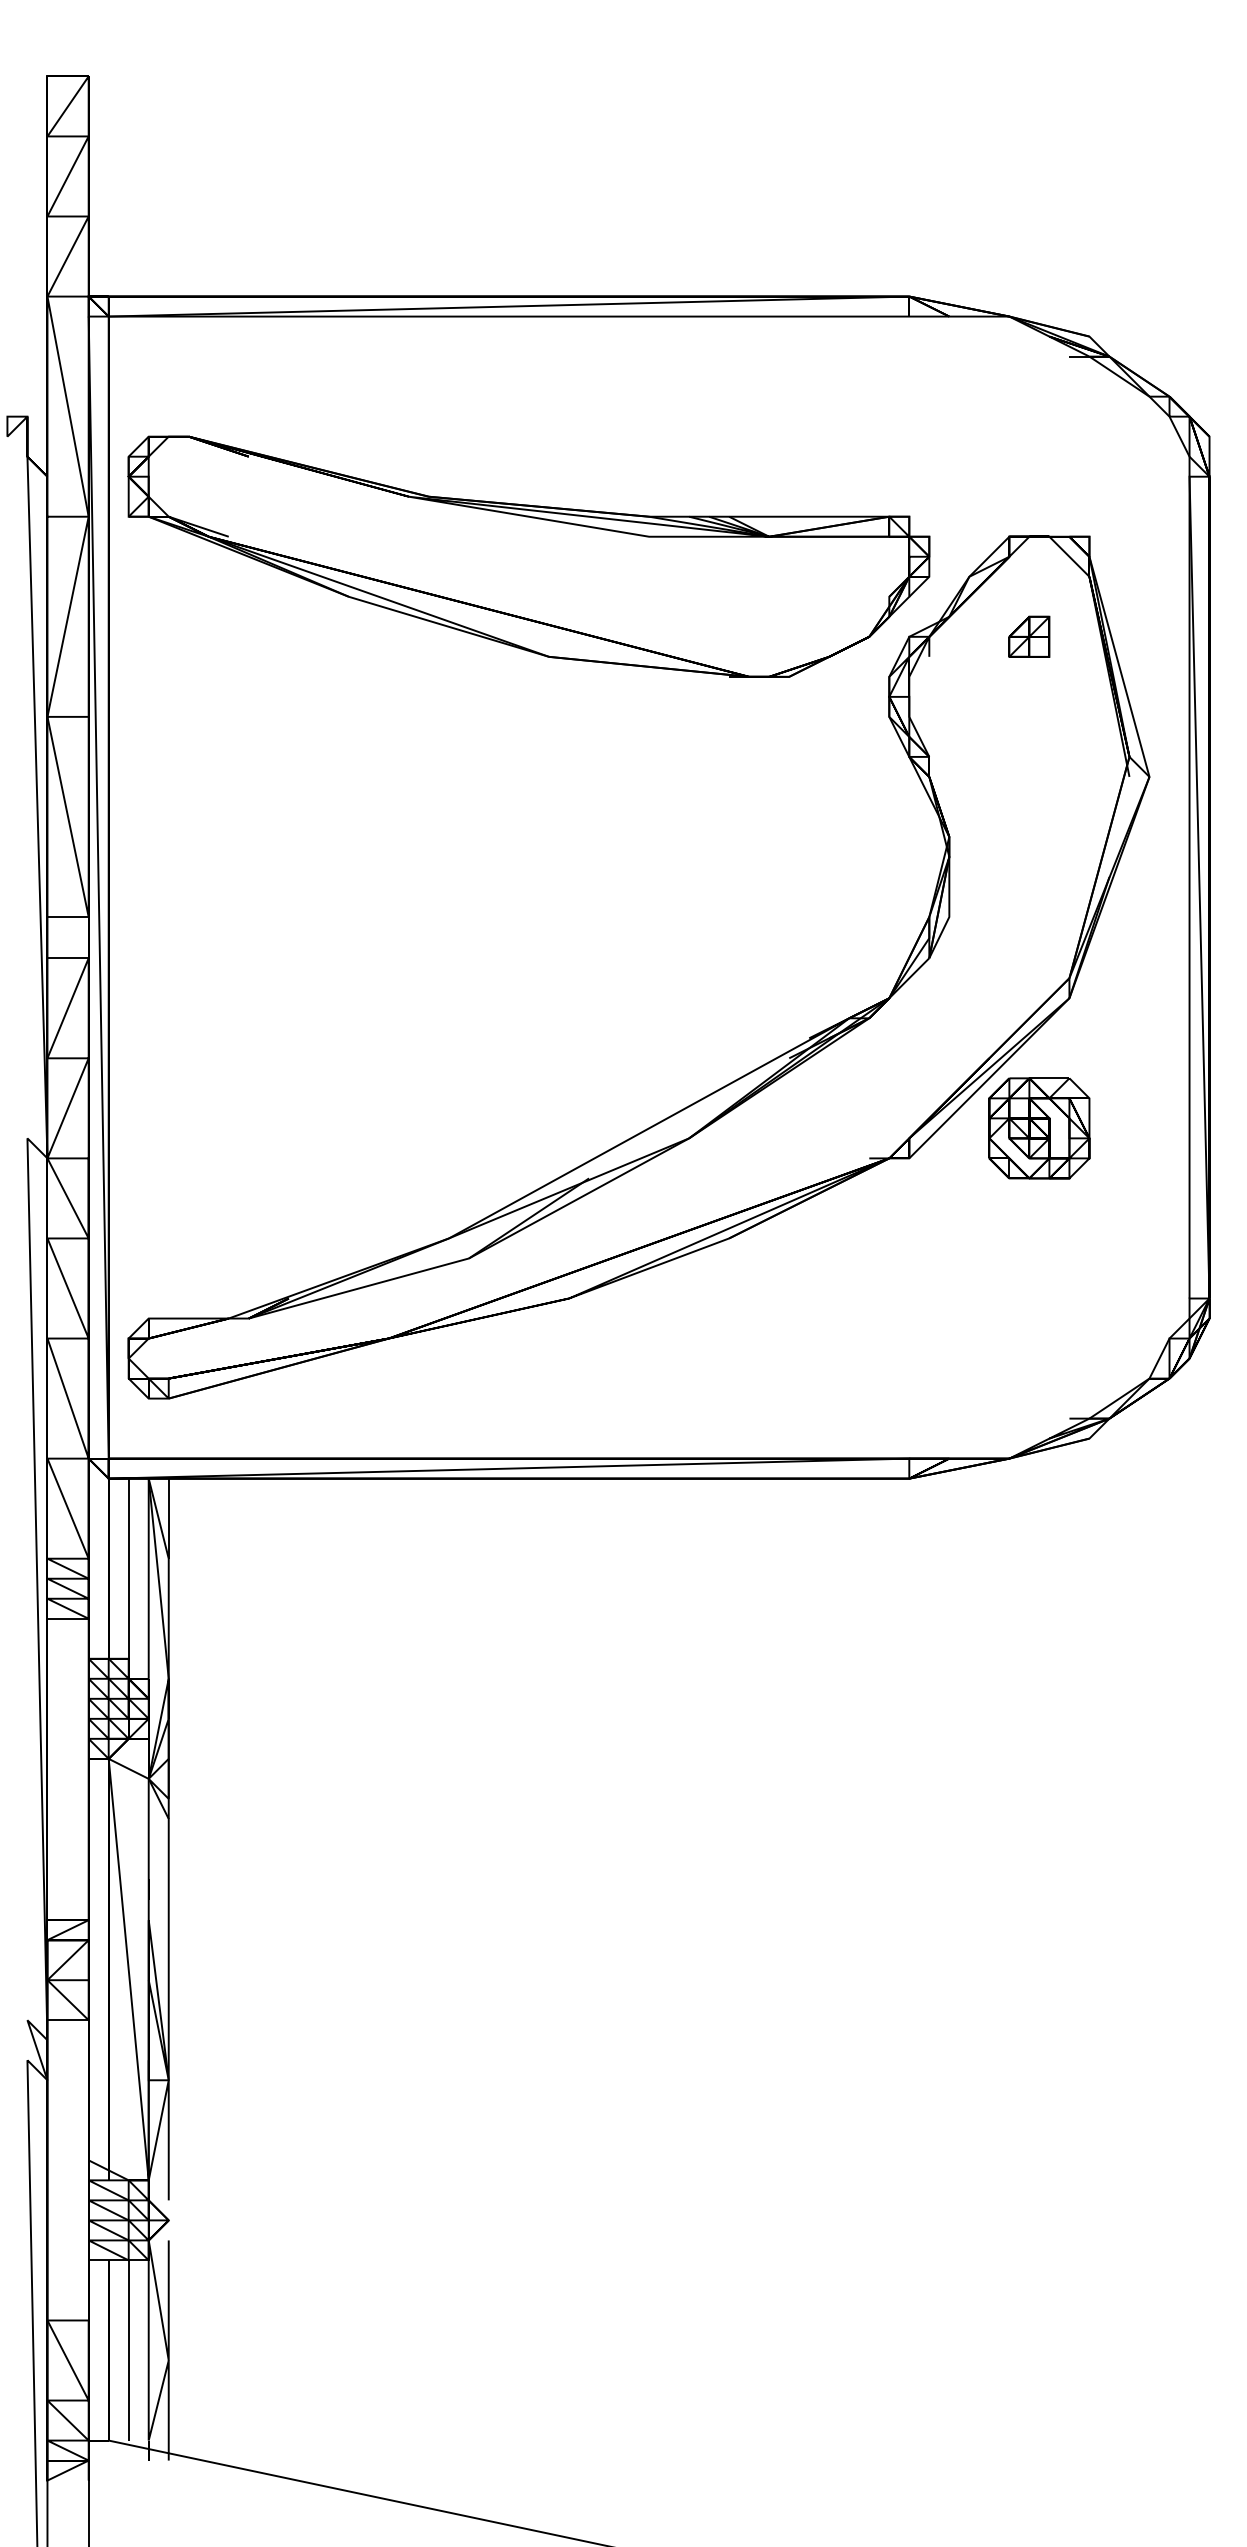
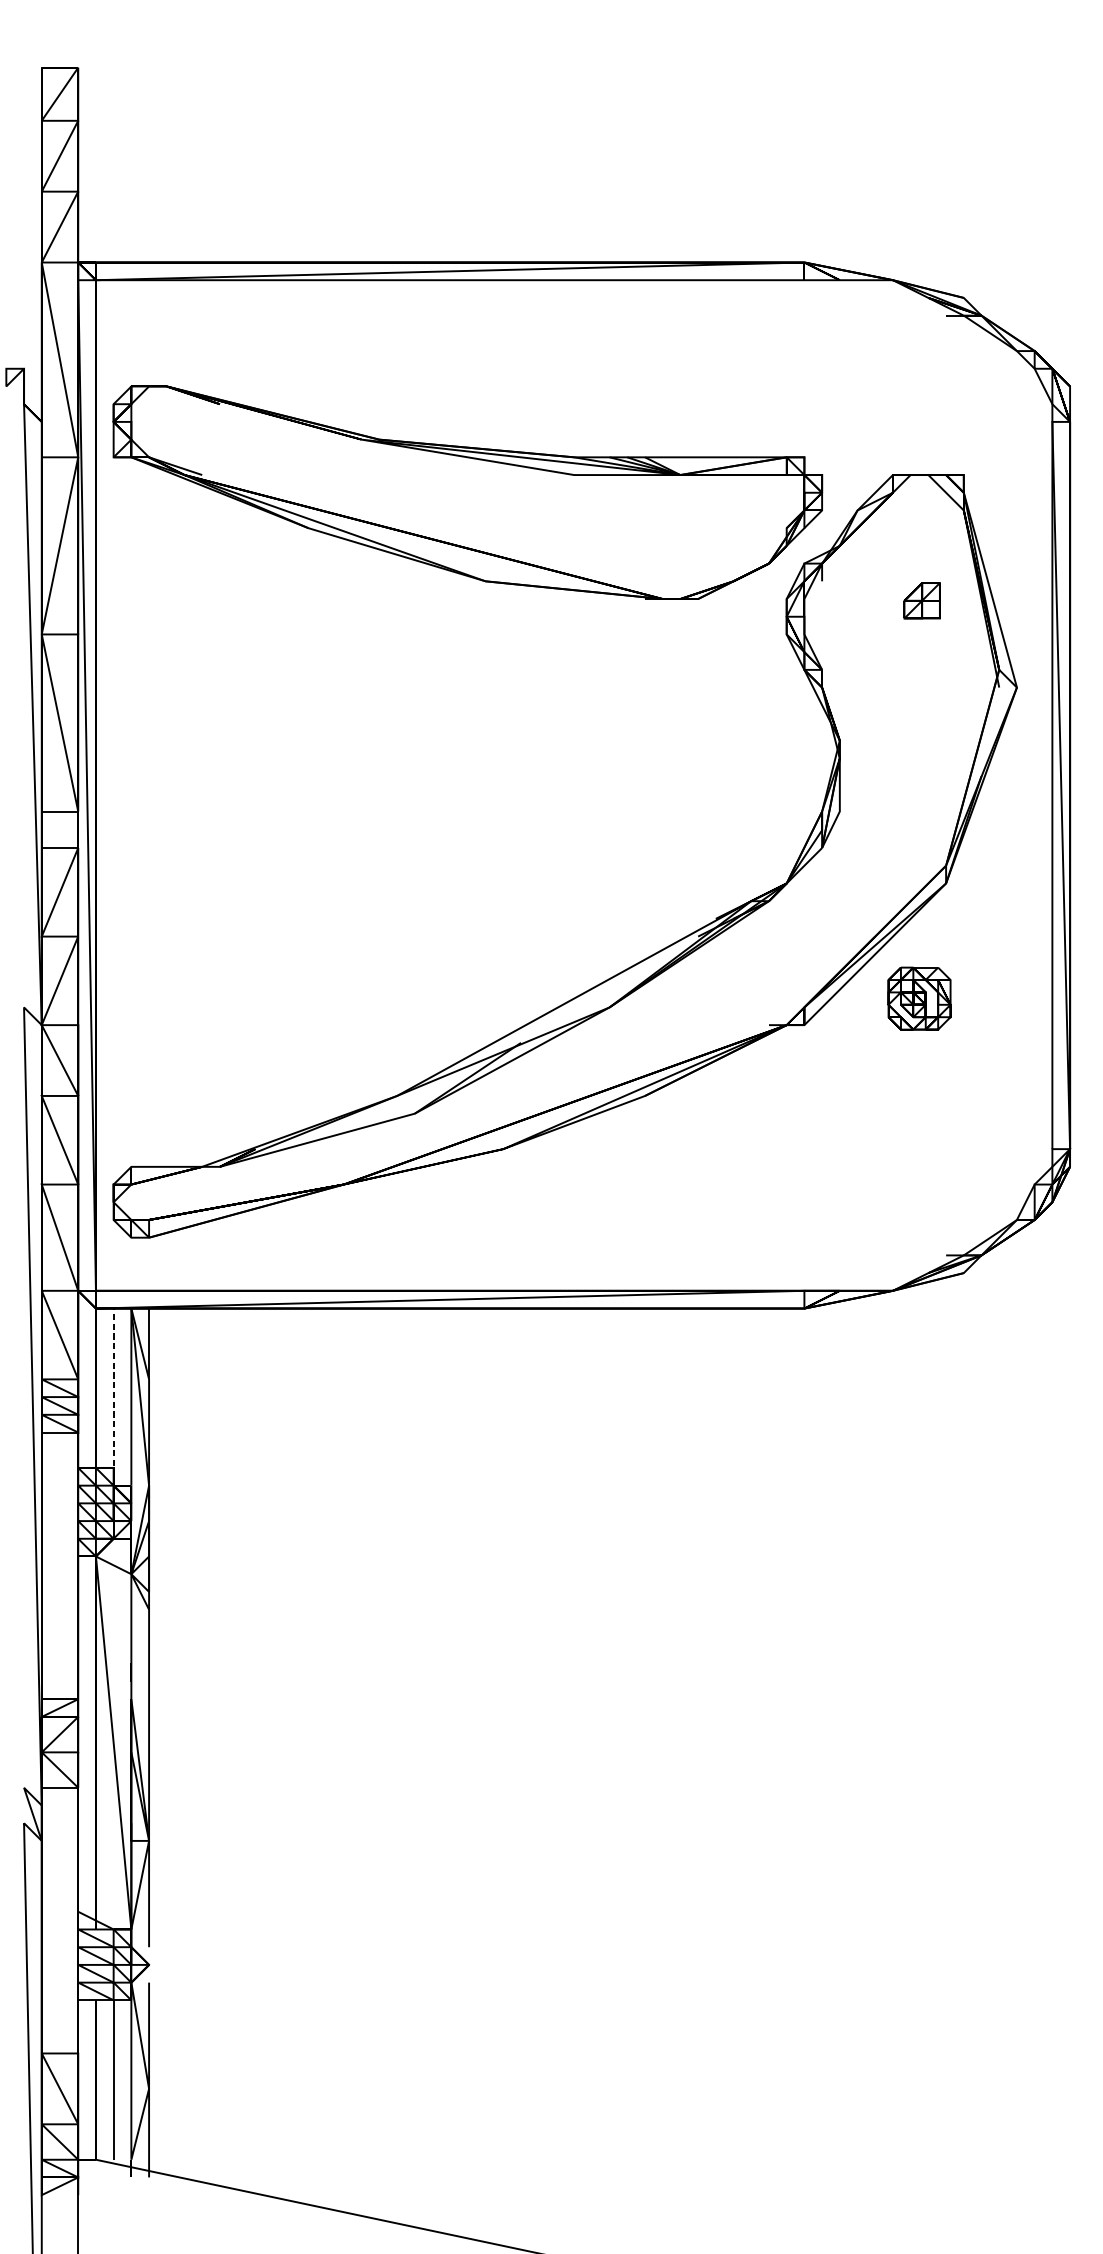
part: (1029, 636) -> (922, 600), moved
part: (1039, 1128) -> (919, 998), size x0.7
line: (128, 1578) -> (113, 1396), solid -> dashed

